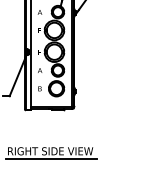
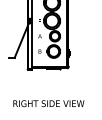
line: (51, 159) -> (49, 110), removed

